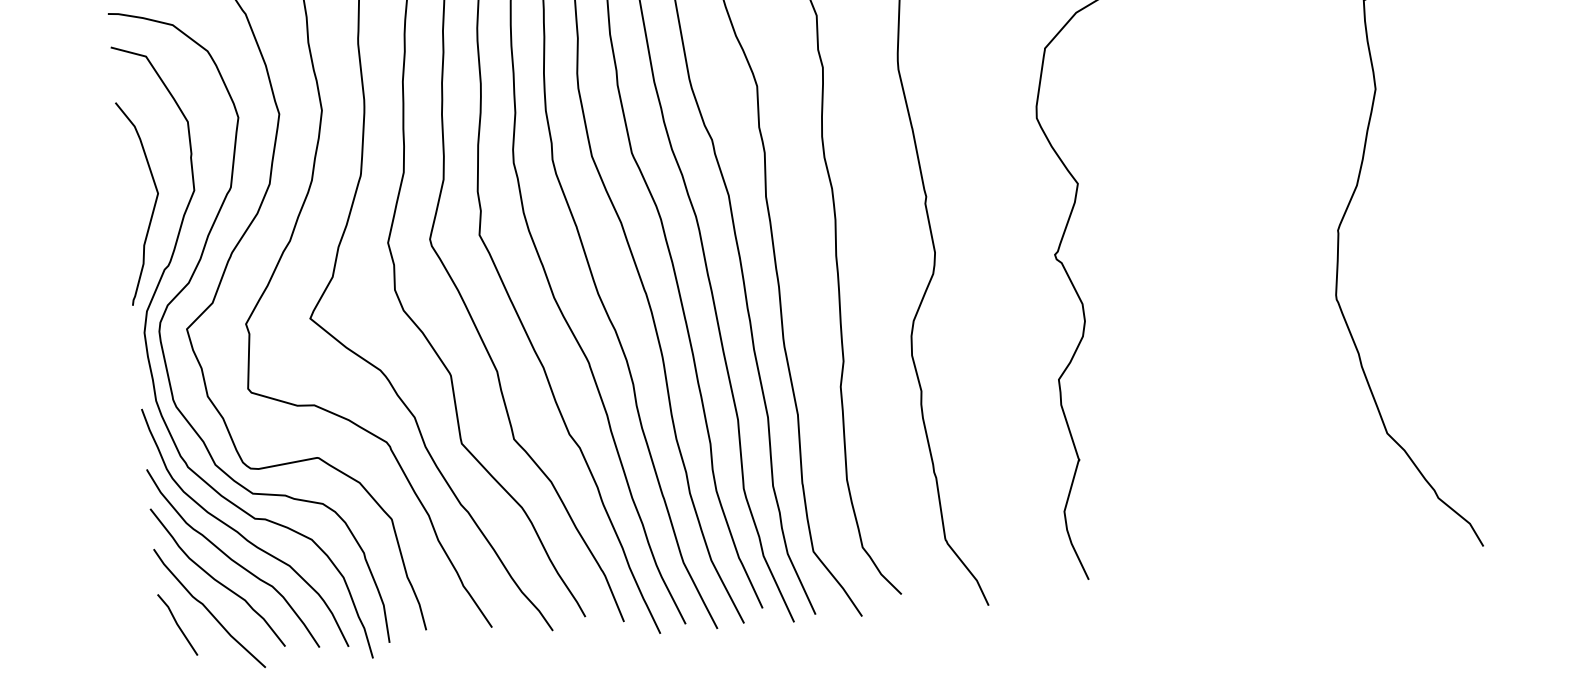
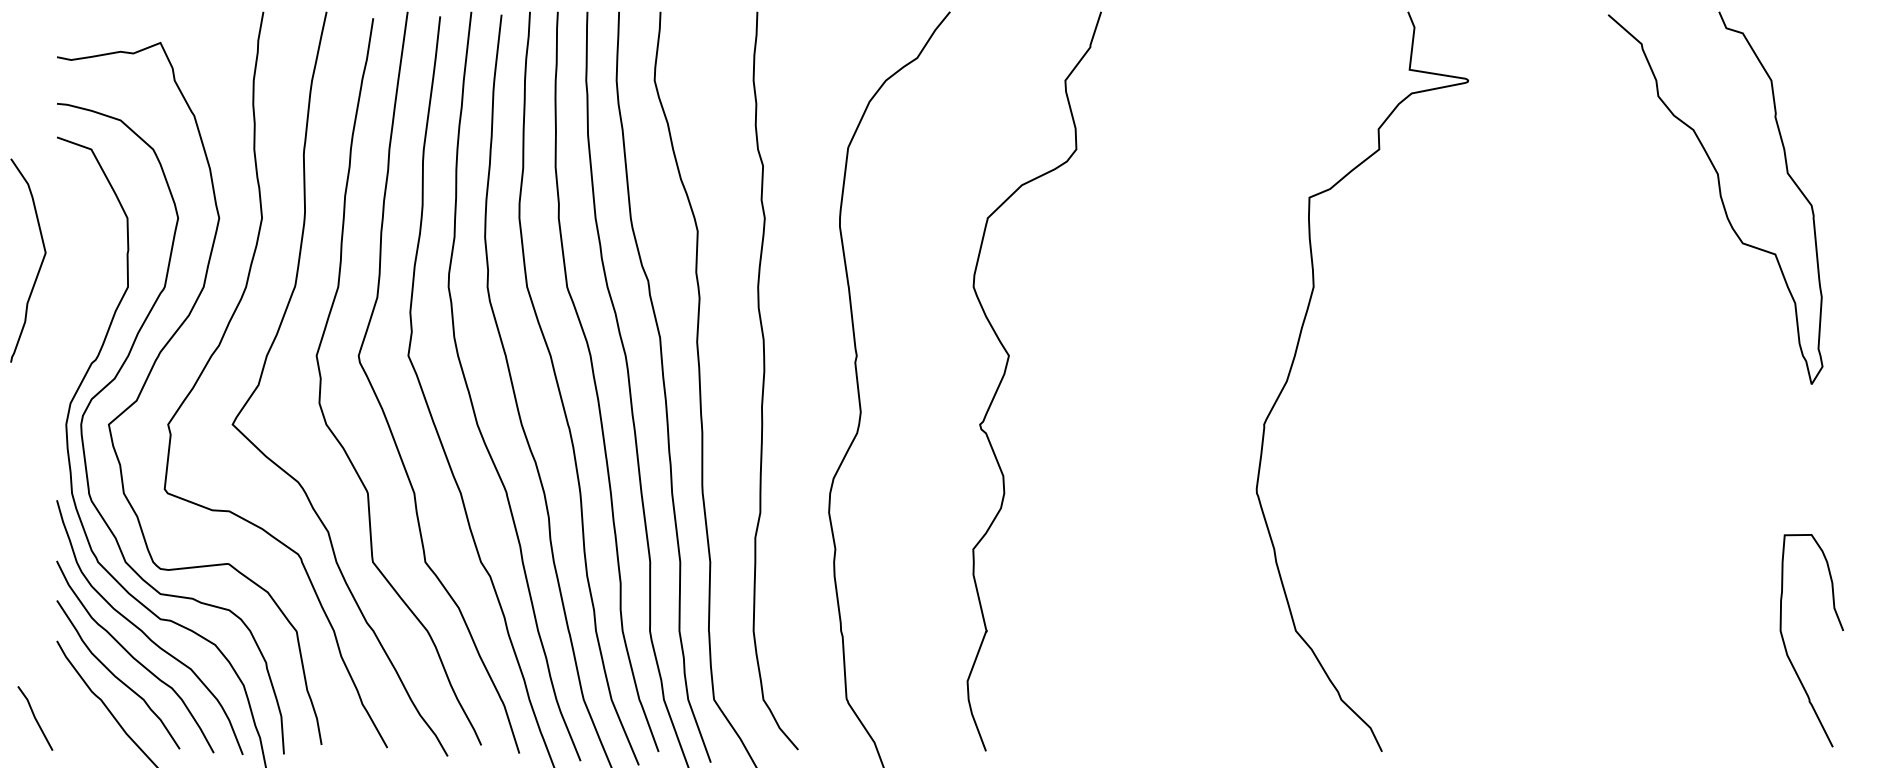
curve: (153, 207) -> (39, 266), moved
line: (177, 624) -> (35, 718), moved

